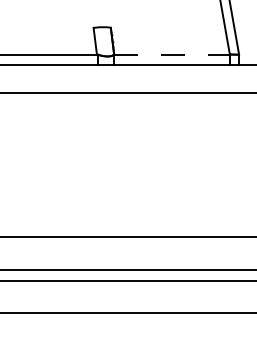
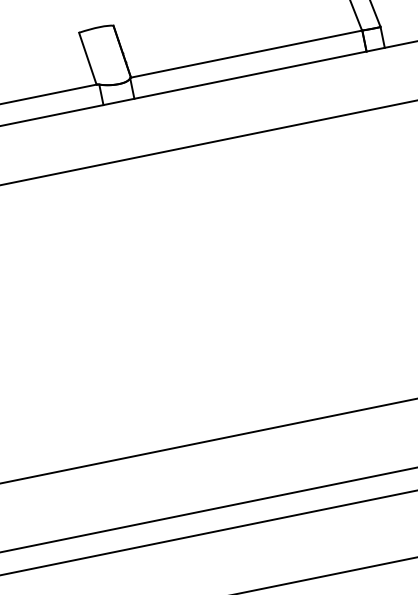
line: (172, 54) -> (247, 53), dashed -> solid

